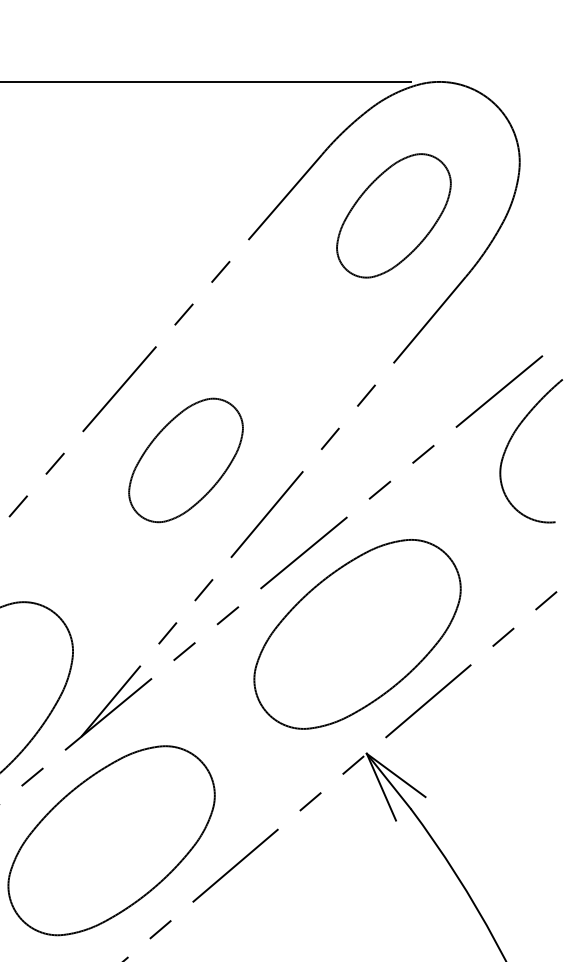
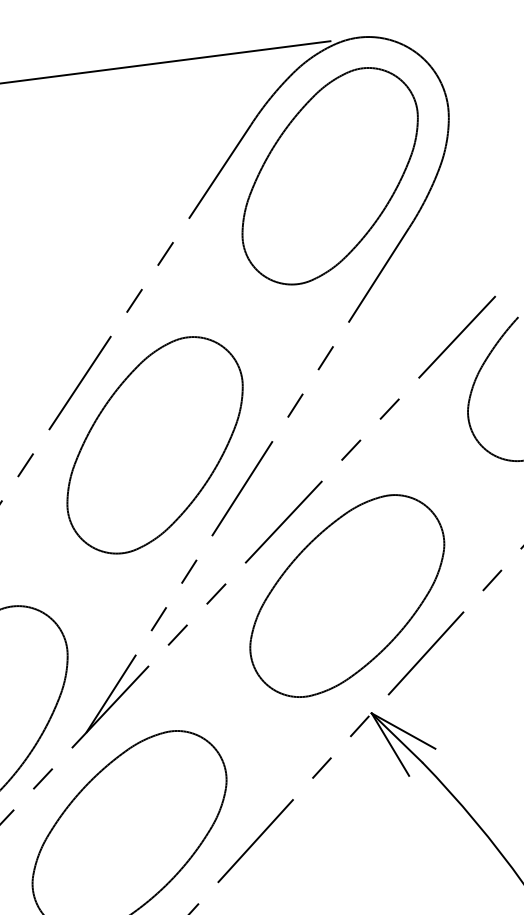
part: (393, 215) -> (329, 176), size x1.67
part: (185, 460) -> (154, 445), size x1.67

